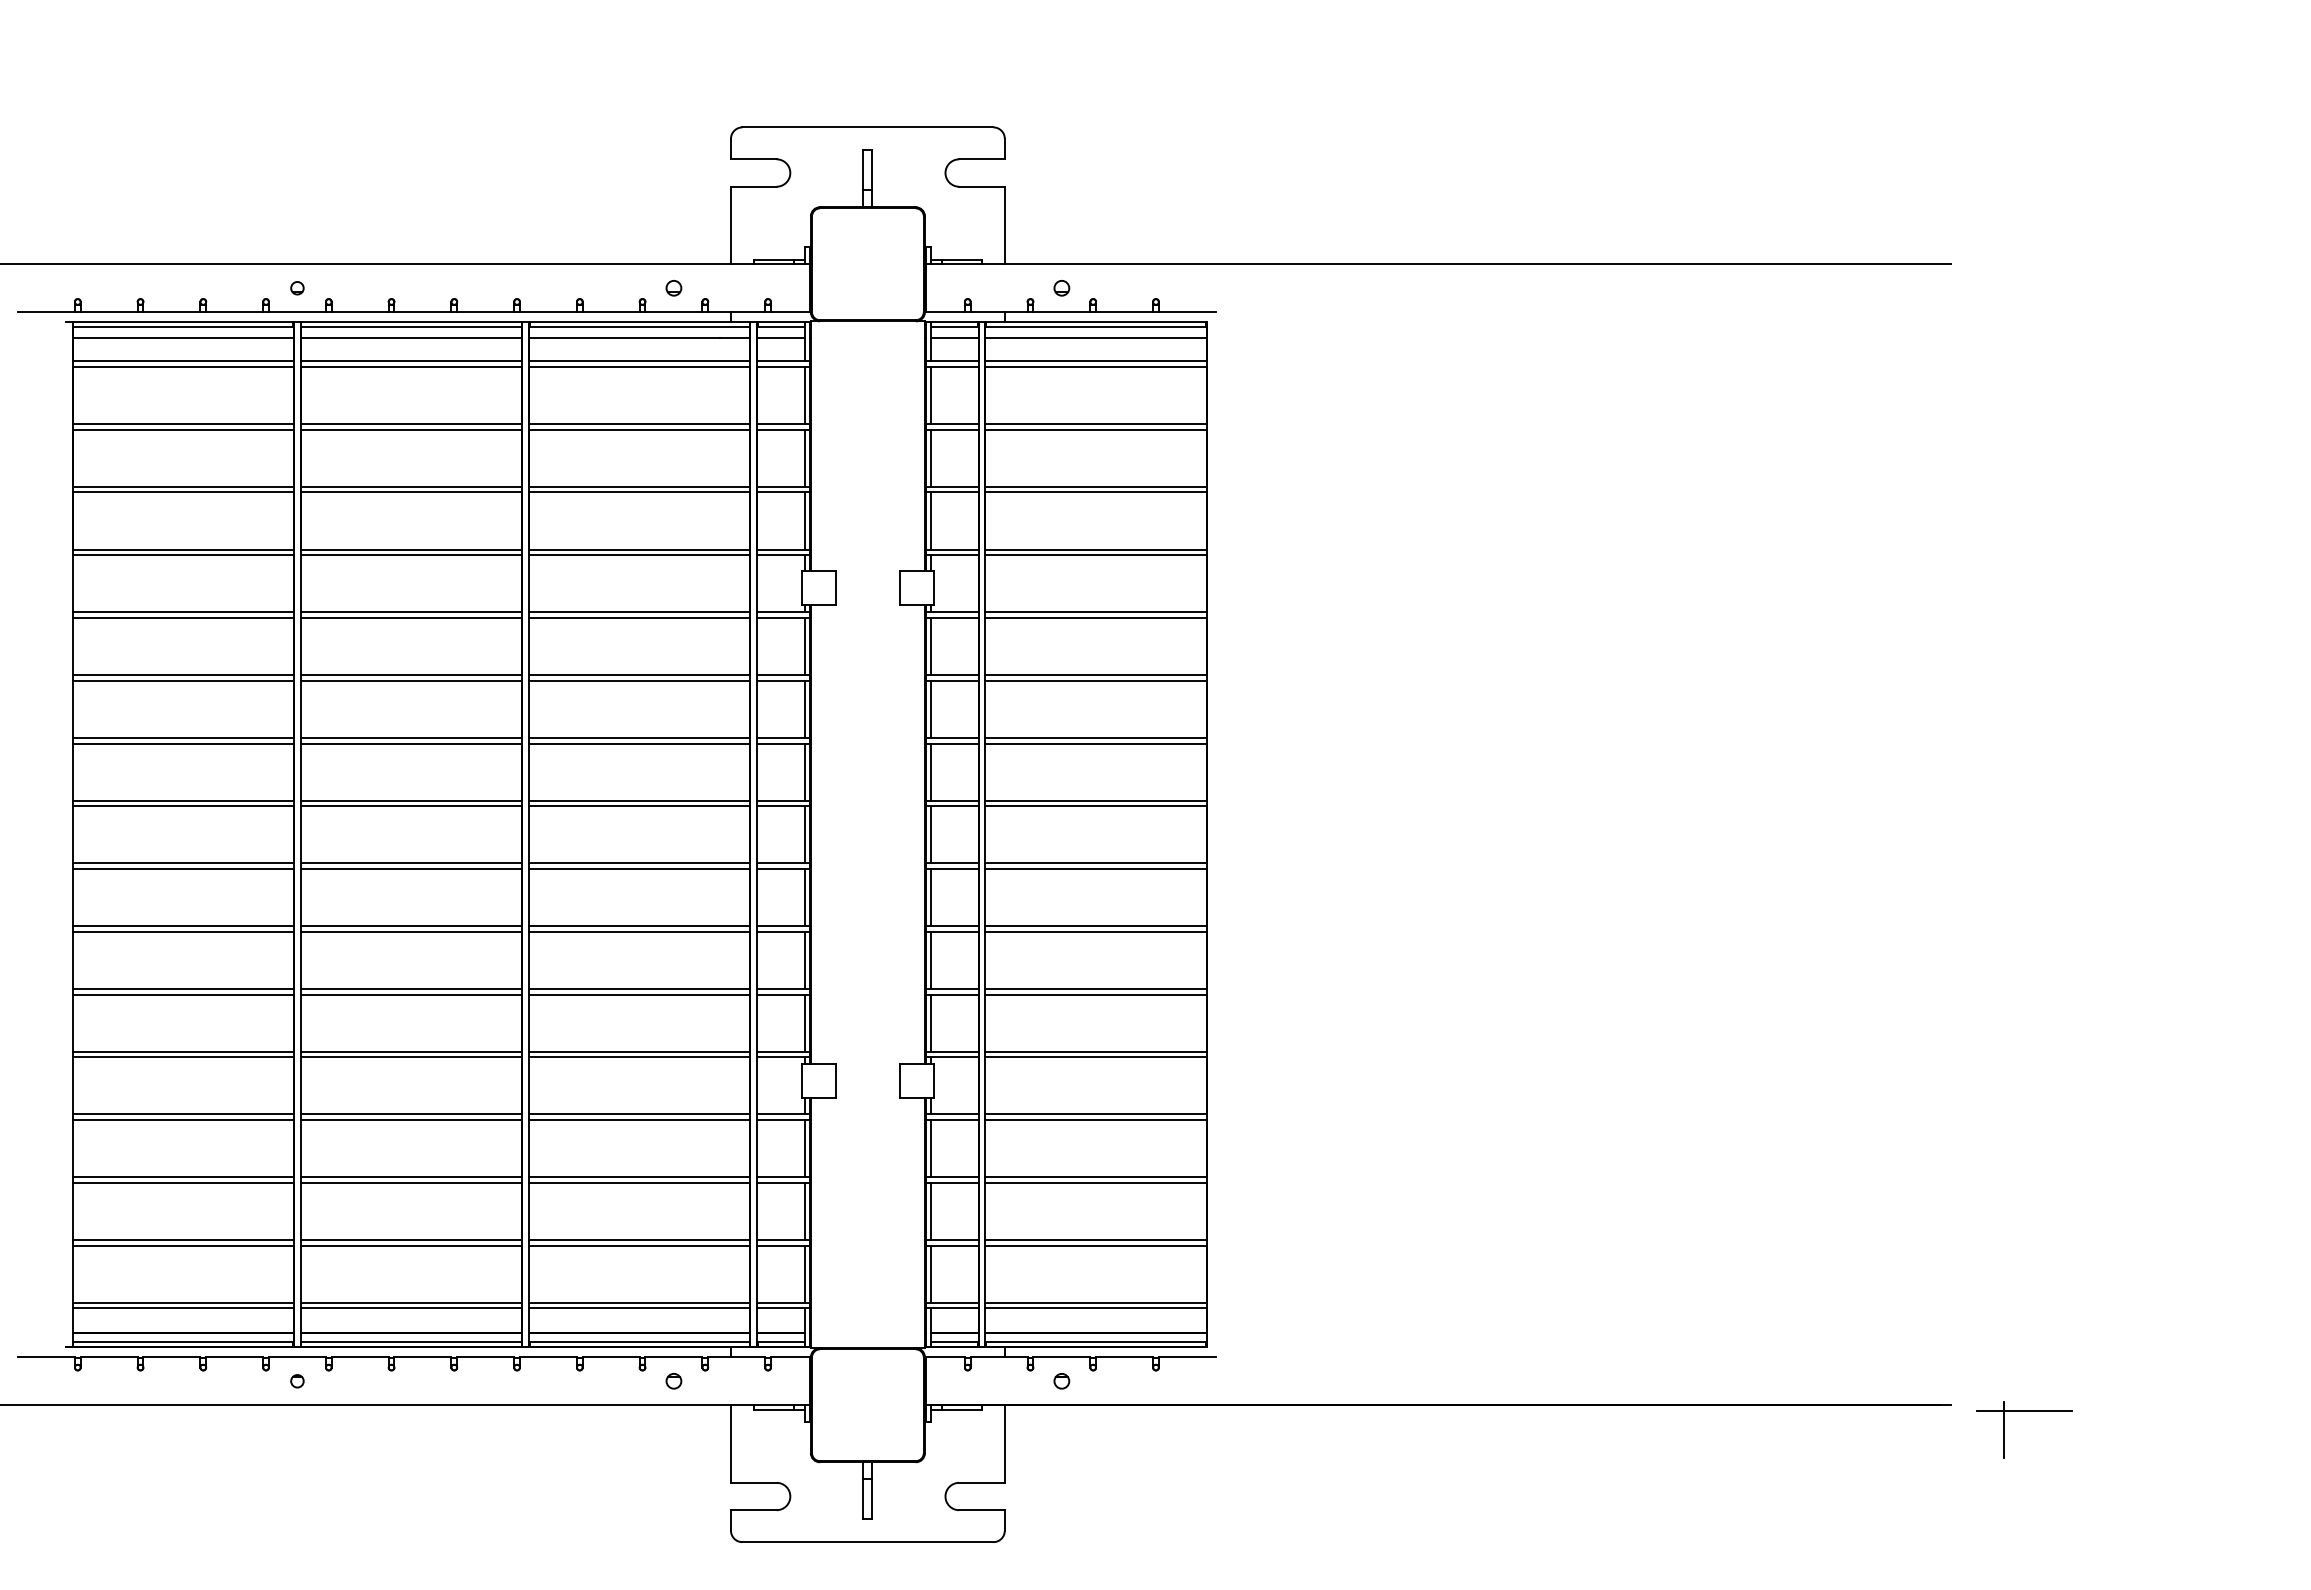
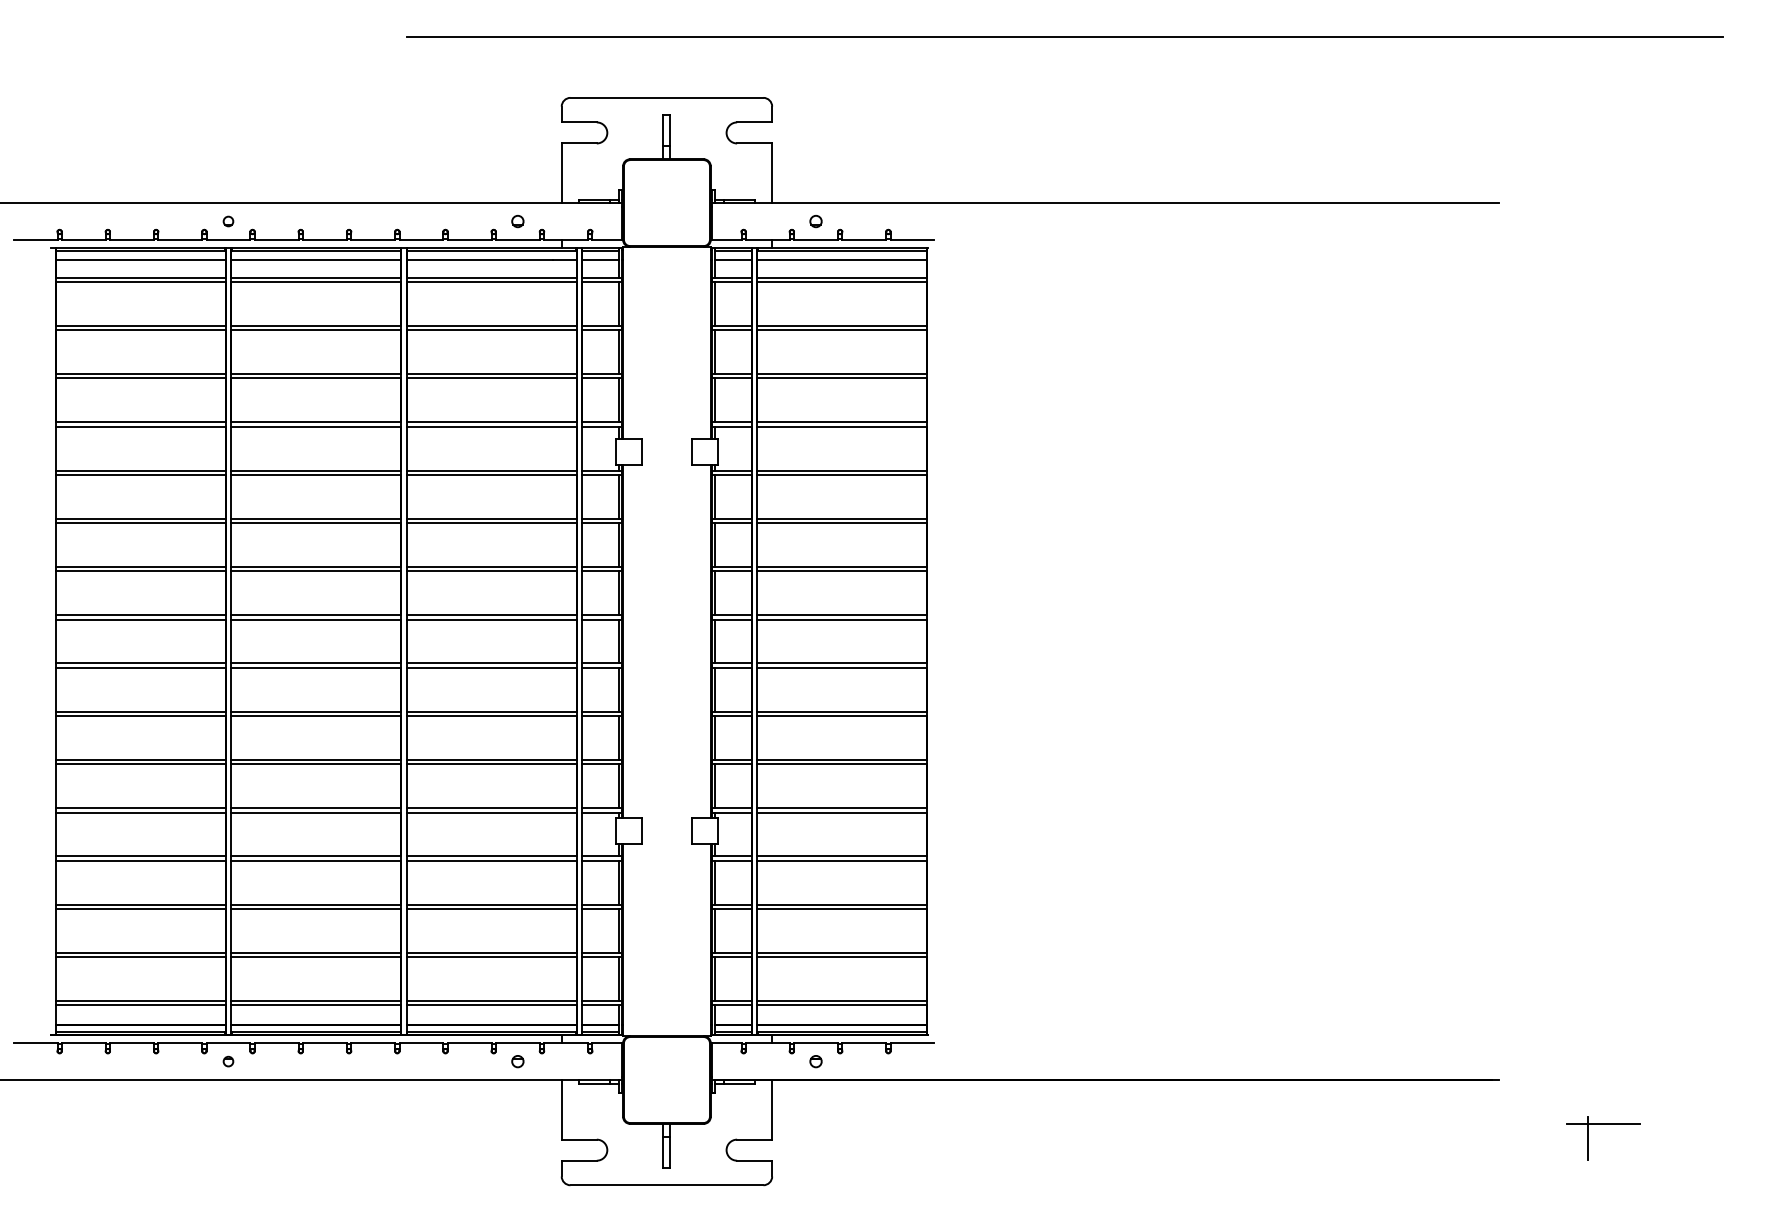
line: (1385, 47) -> (1064, 36), added
part: (2024, 1411) -> (1603, 1124), moved

